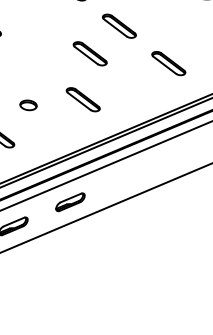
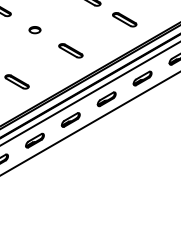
part: (89, 53) -> (71, 19), removed
part: (27, 105) -> (34, 30), moved
part: (184, 153) -> (142, 78), added
part: (127, 178) -> (106, 99), added

